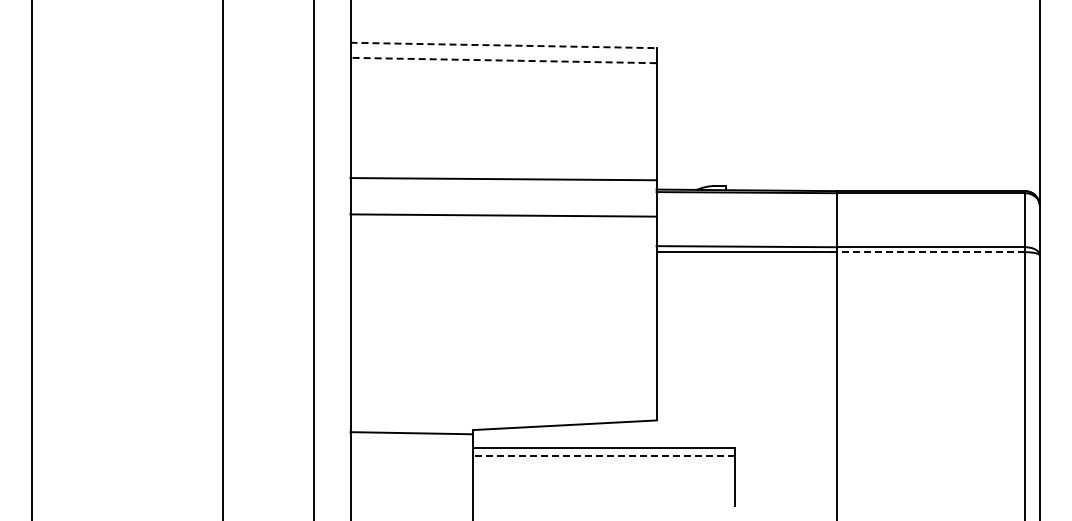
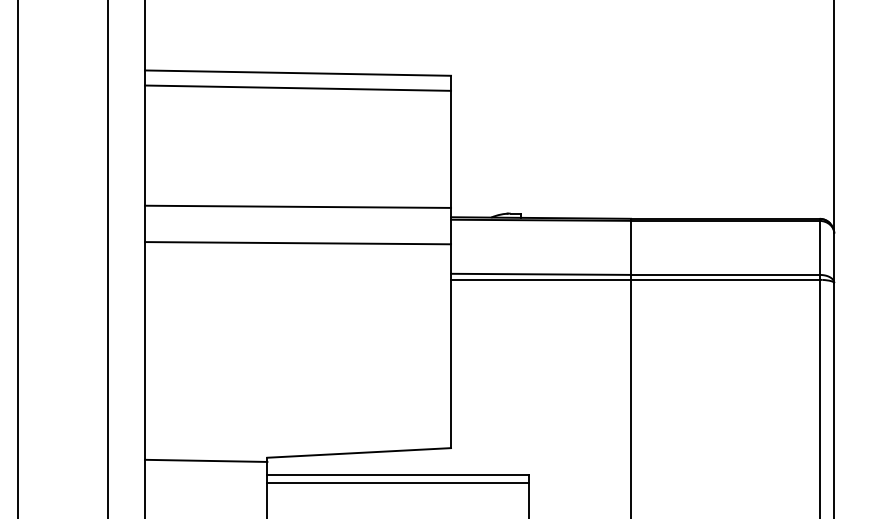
line: (504, 45) -> (298, 73), dashed -> solid
line: (503, 60) -> (297, 88), dashed -> solid
line: (930, 252) -> (724, 280), dashed -> solid
line: (603, 455) -> (397, 483), dashed -> solid

